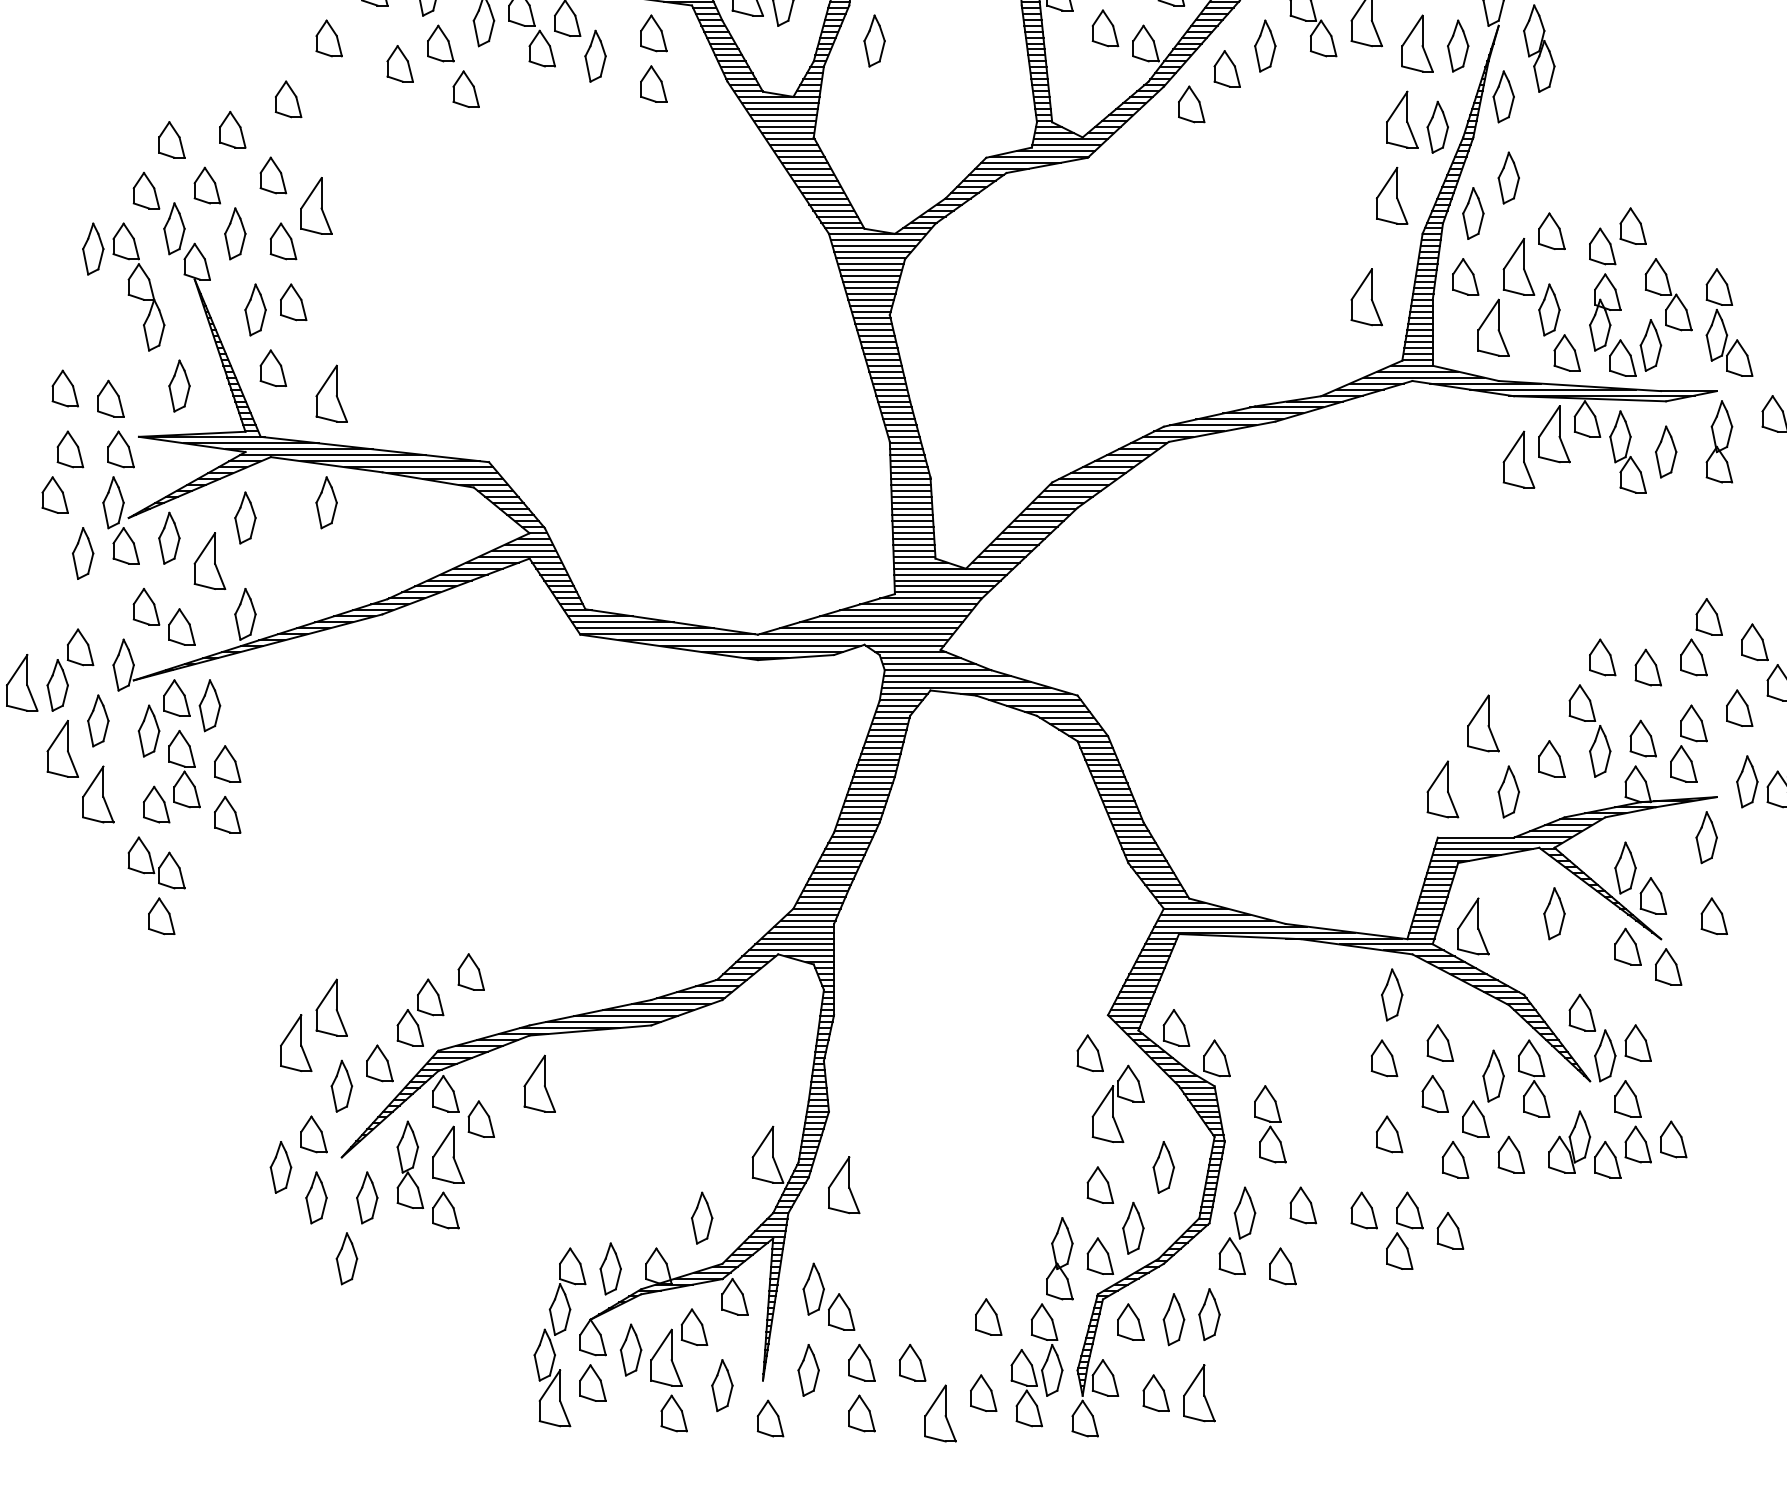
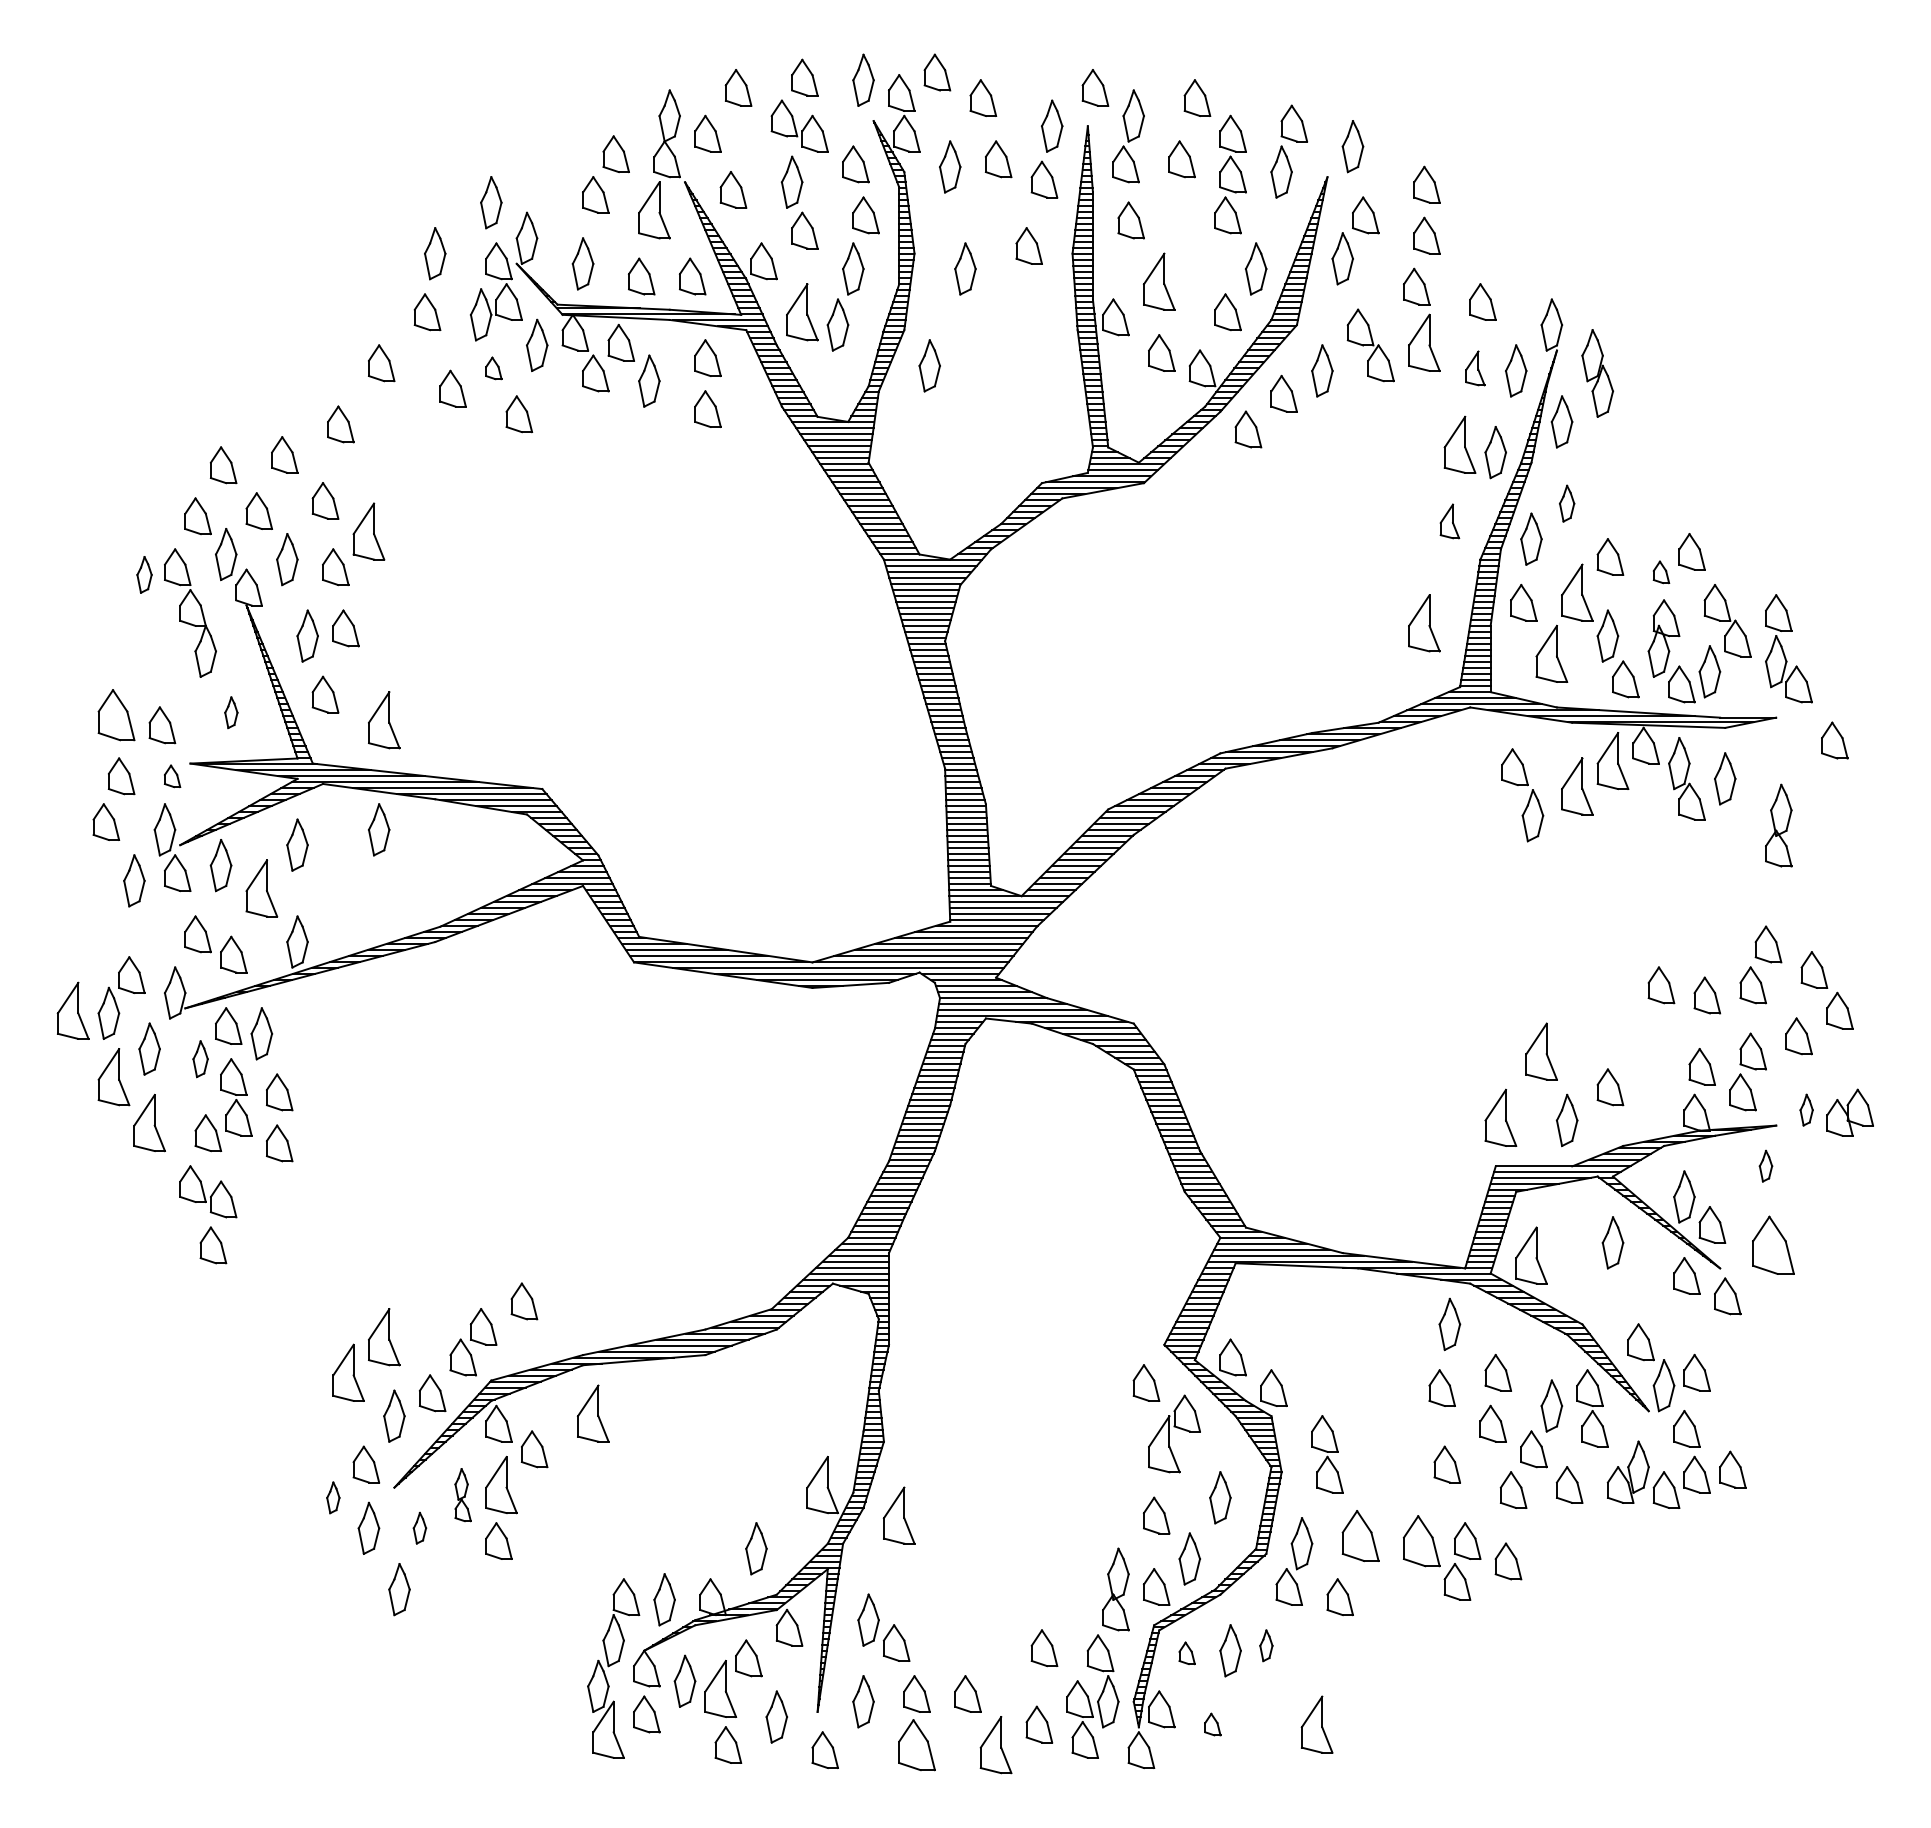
part: (440, 43) -> (493, 368), size x0.6
part: (1417, 43) -> (1475, 368), size x0.6
part: (1508, 178) -> (1566, 503), size x0.7
part: (1391, 195) -> (1449, 521), size x0.6
part: (1602, 246) -> (1661, 572), size x0.6
part: (93, 248) -> (144, 574), size x0.7
part: (179, 386) -> (231, 712), size x0.6
part: (65, 387) -> (116, 714), size x1.4
part: (1719, 441) -> (1778, 825), moved
part: (121, 449) -> (172, 776), size x0.6
part: (148, 730) -> (200, 1058), size x0.7
part: (1596, 732) -> (1529, 796), moved
part: (1747, 781) -> (1806, 1109), size x0.6
part: (1706, 836) -> (1765, 1165), size x0.6
part: (1714, 916) -> (1773, 1245), size x1.6
part: (409, 1164) -> (462, 1494), size x0.6
part: (281, 1167) -> (333, 1497), size x0.6
part: (366, 1197) -> (419, 1527), size x0.6
part: (1303, 1204) -> (1360, 1535), size x1.4
part: (1363, 1209) -> (1421, 1540), size x1.4
part: (1209, 1314) -> (1266, 1645), size x0.6
part: (1130, 1322) -> (1186, 1653), size x0.6
part: (1155, 1393) -> (1212, 1724), size x0.6
part: (1198, 1393) -> (1316, 1724), moved
part: (861, 1412) -> (916, 1744), size x1.4

